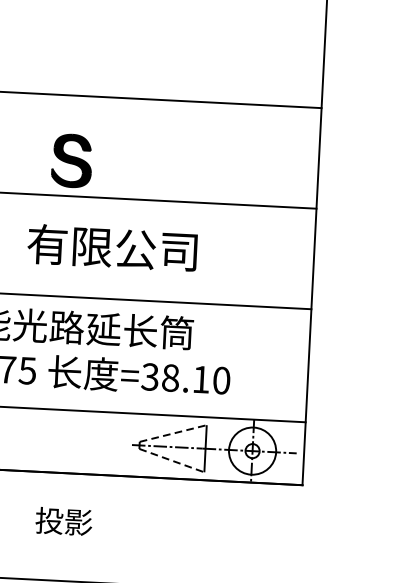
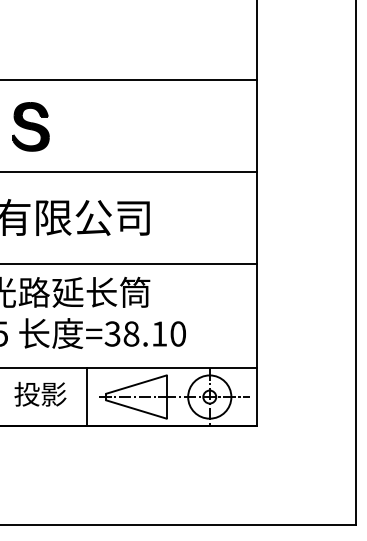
part: (71, 160) -> (30, 126), moved
line: (173, 433) -> (136, 384), dashed -> solid
line: (119, 443) -> (87, 396), added
line: (172, 460) -> (136, 409), dashed -> solid
text: (64, 520) -> (40, 393), moved

